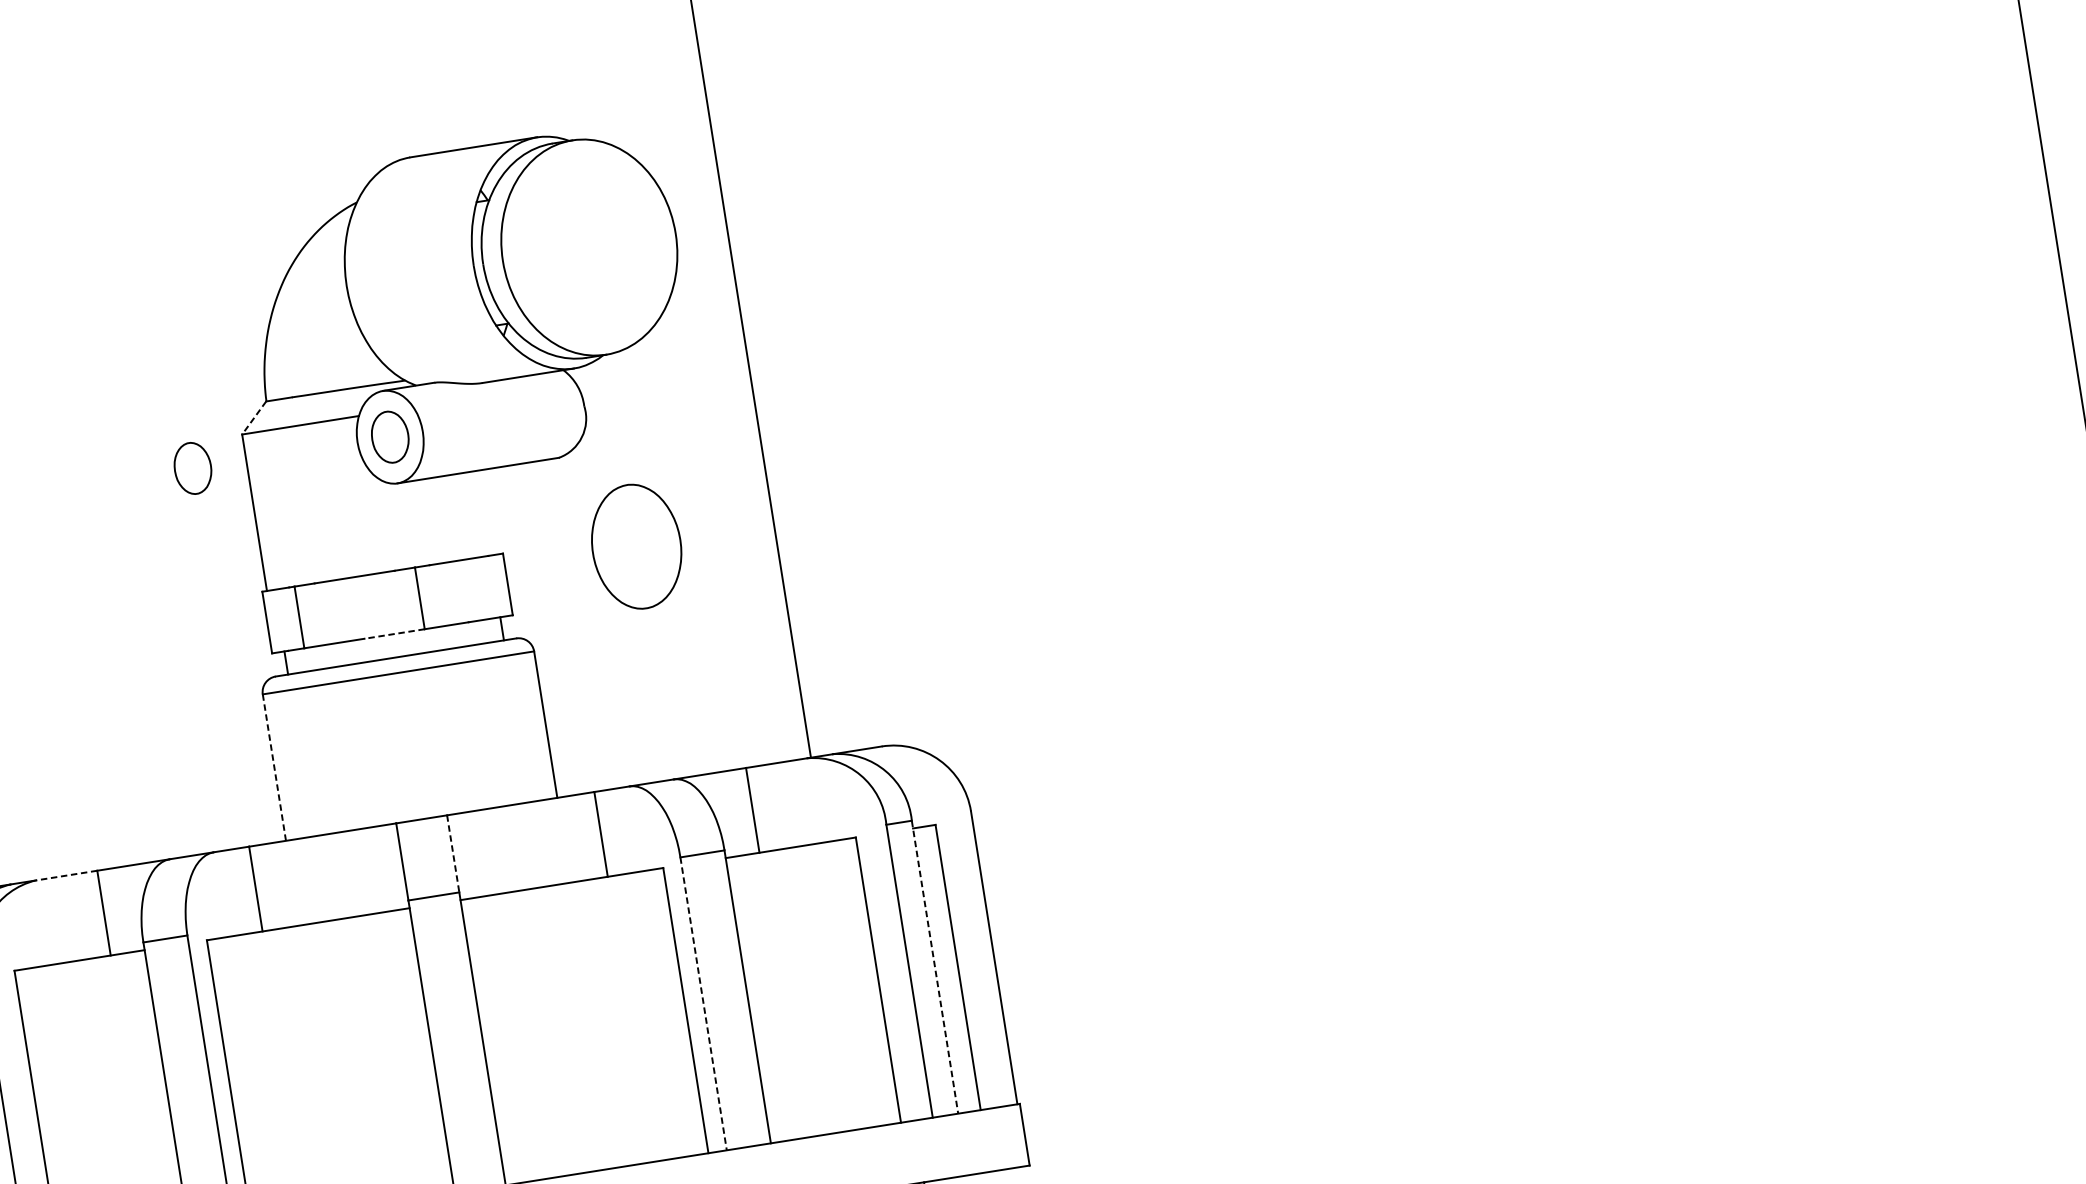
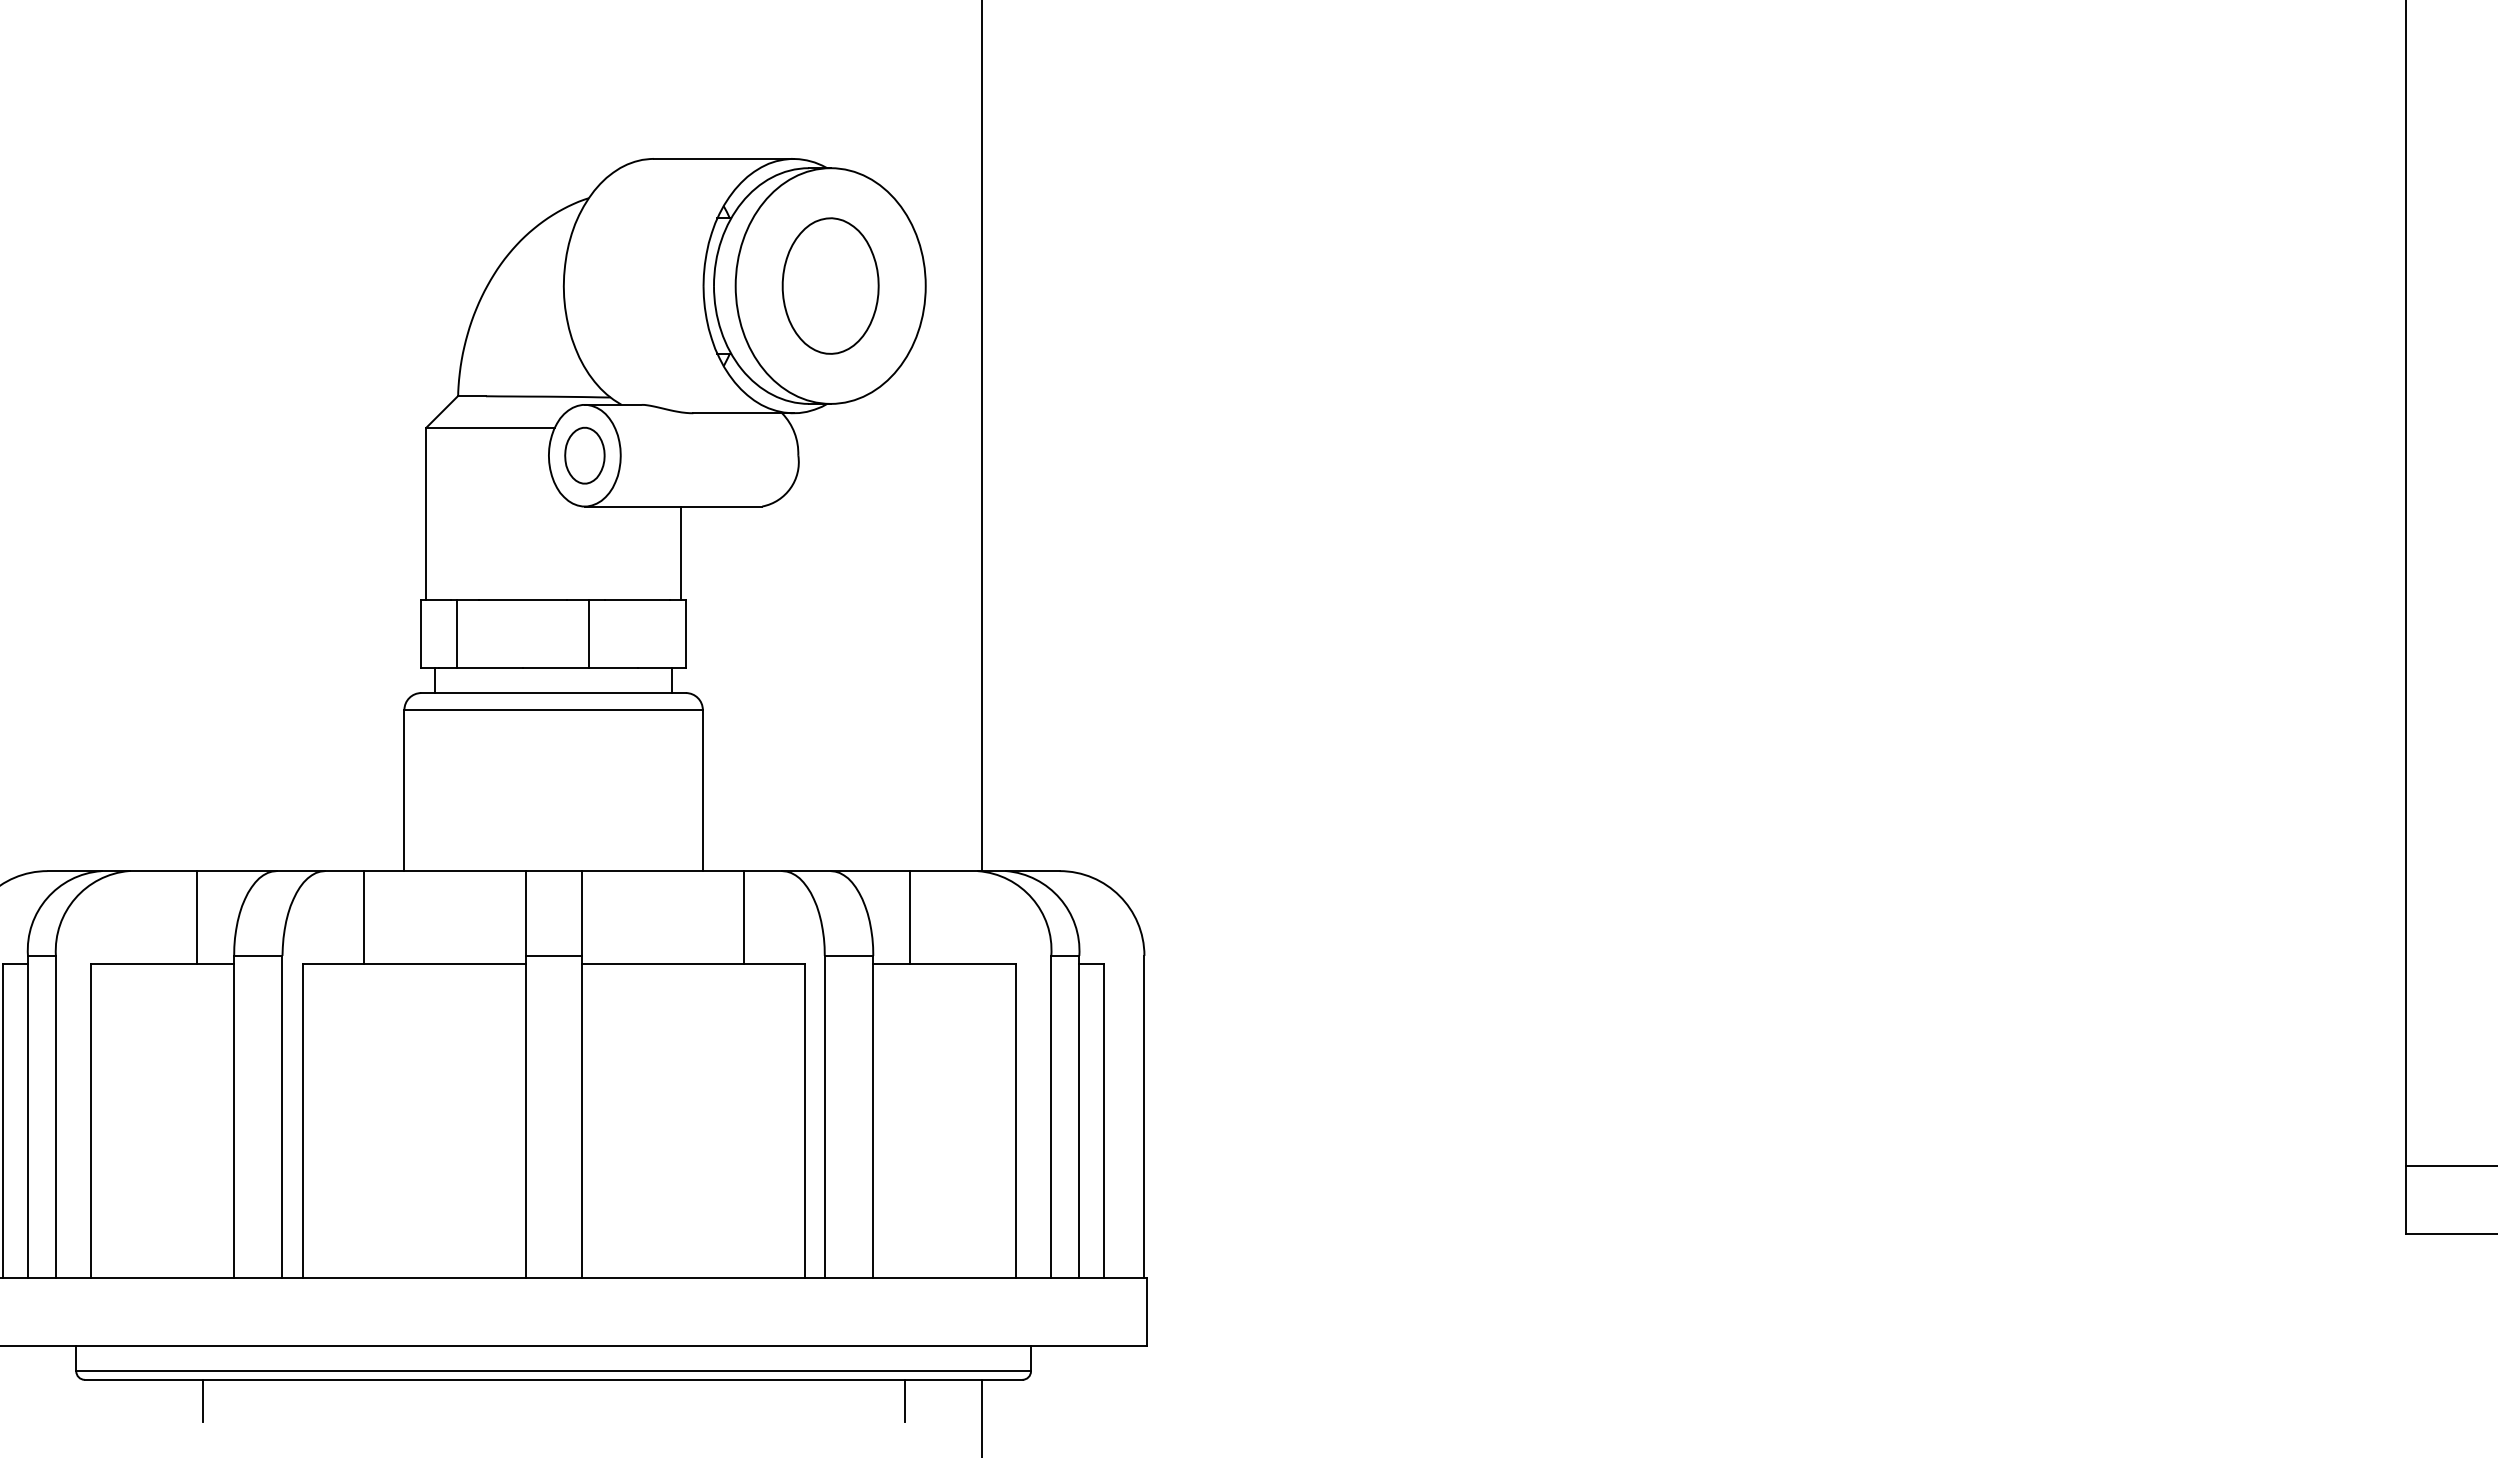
line: (253, 418) -> (441, 412), dashed -> solid
part: (192, 468) -> (367, 455), removed
line: (491, 511) -> (680, 552), added
part: (636, 546) -> (830, 285), moved
line: (394, 633) -> (555, 667), dashed -> solid
line: (274, 767) -> (404, 790), dashed -> solid
line: (453, 853) -> (581, 913), dashed -> solid
line: (67, 875) -> (163, 871), dashed -> solid
line: (935, 967) -> (1079, 1117), dashed -> solid
line: (703, 1004) -> (824, 1117), dashed -> solid

